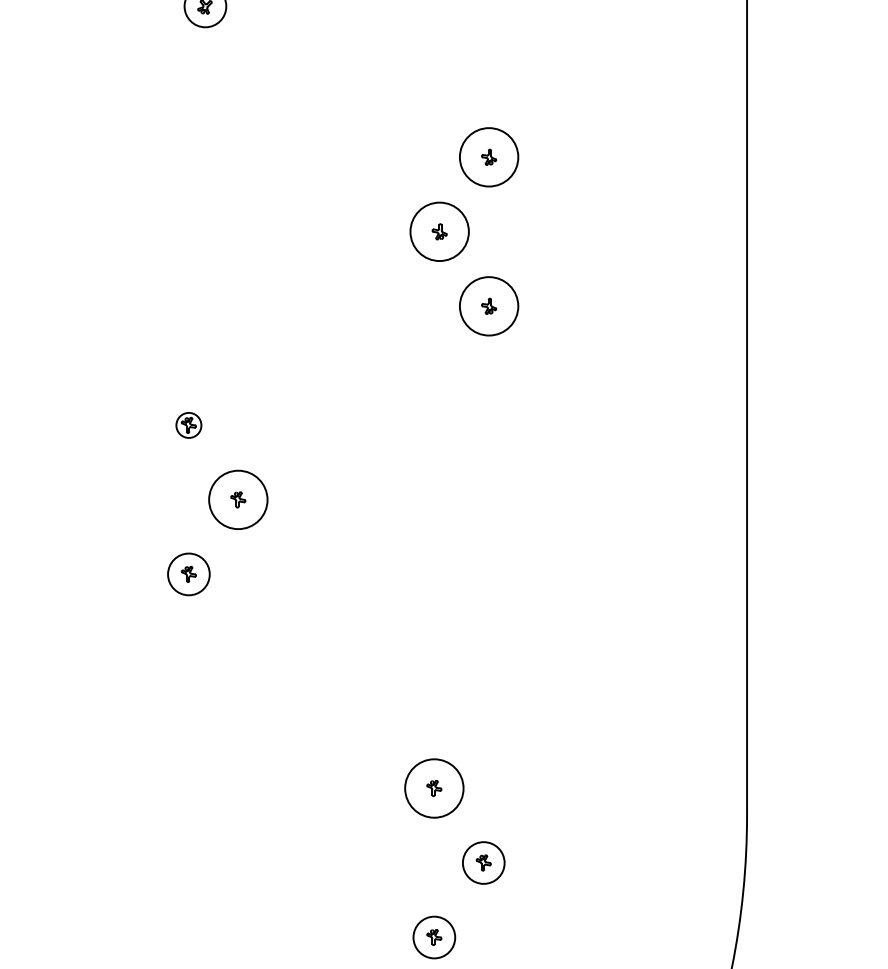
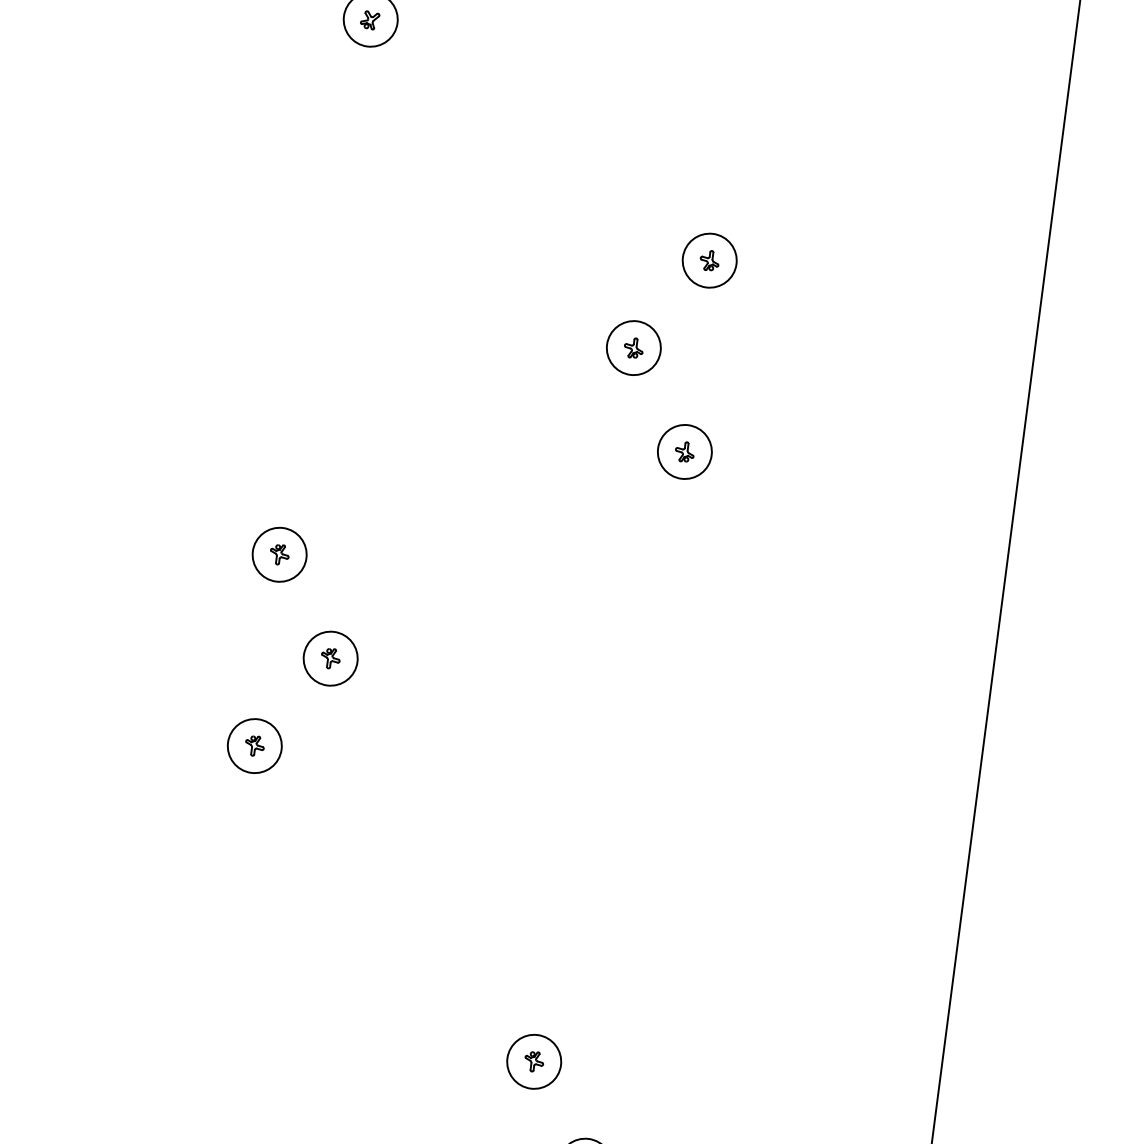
circle: (488, 157) -> (708, 260), size x0.71
circle: (439, 231) -> (633, 347), size x0.71
circle: (488, 306) -> (684, 452), size x0.71
circle: (188, 425) -> (279, 554), size x1.67
circle: (238, 499) -> (330, 658), size x0.71
circle: (434, 788) -> (534, 1061), size x0.71

